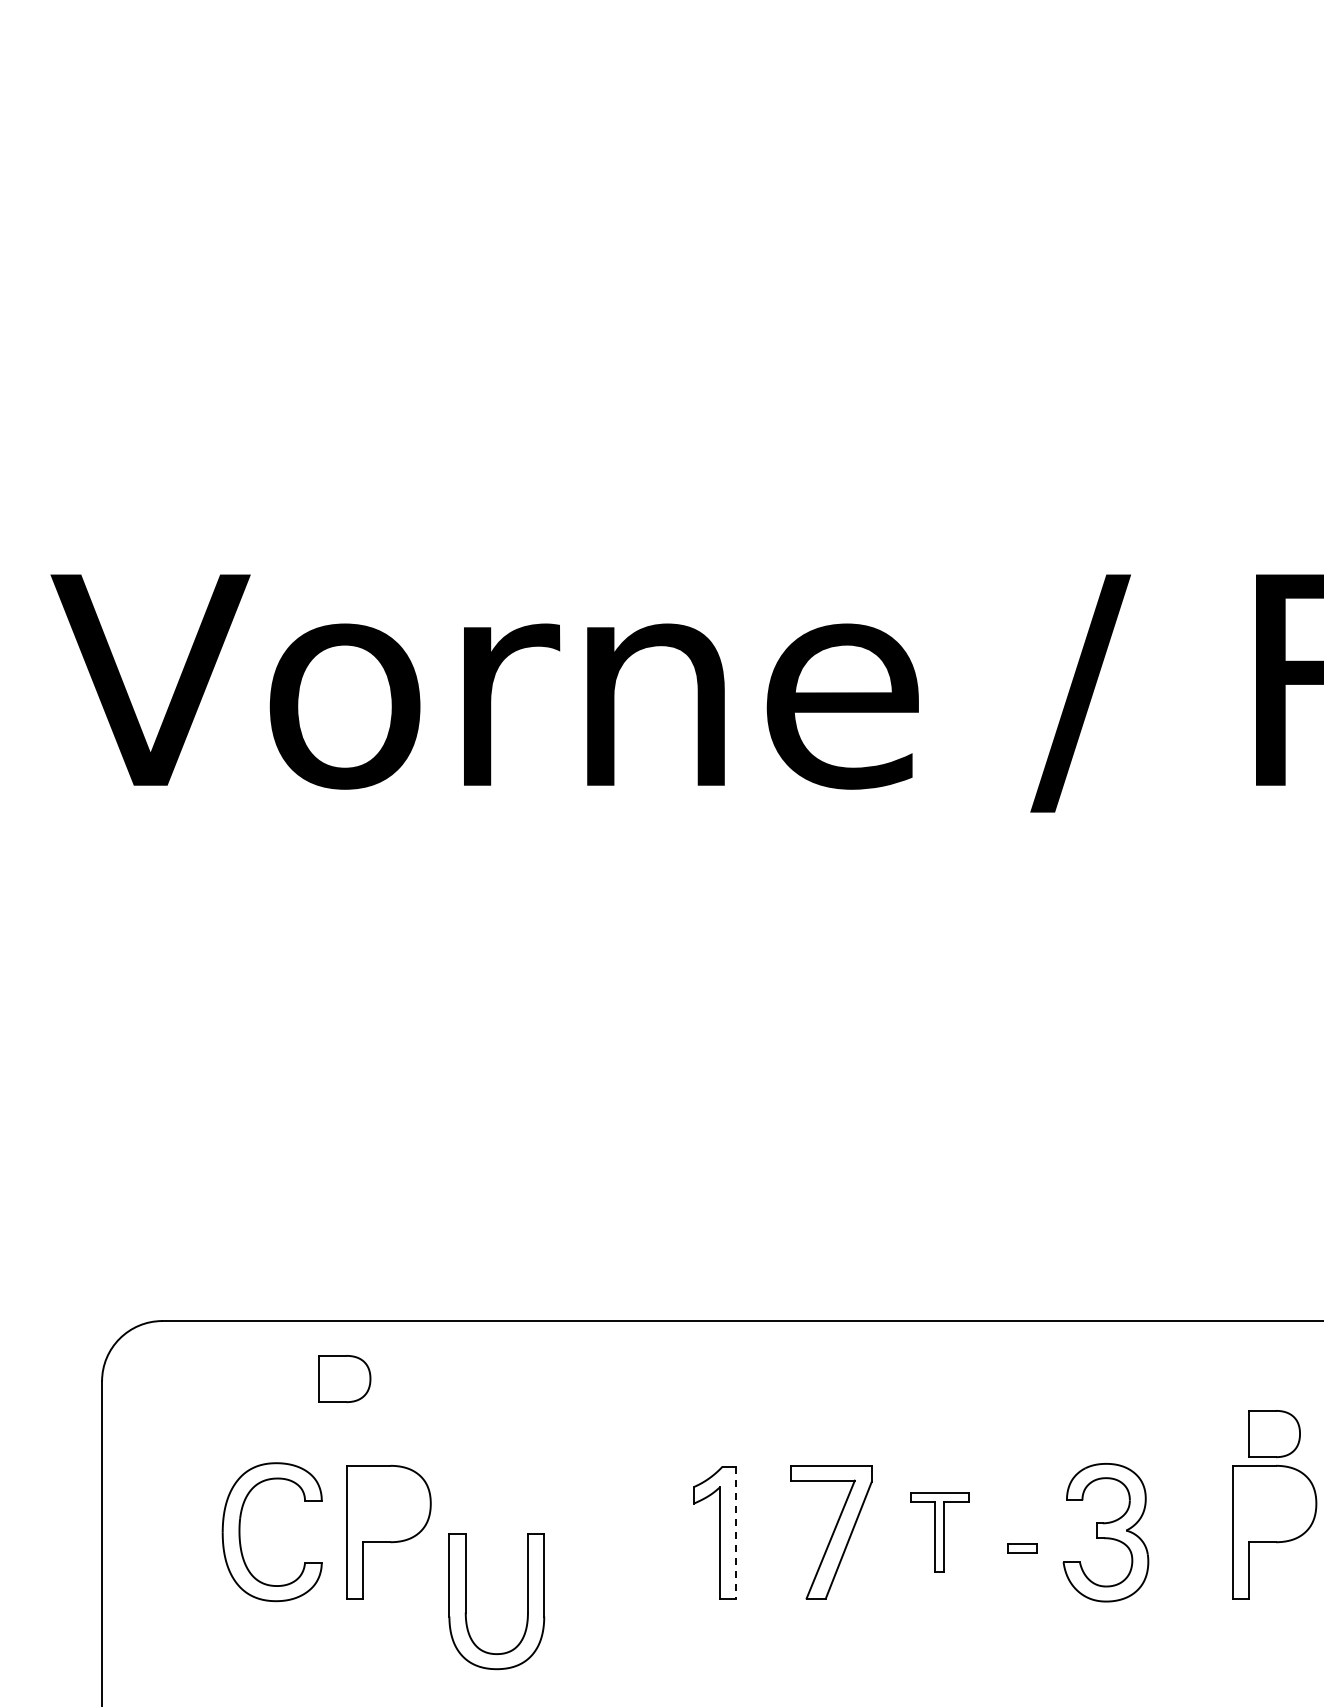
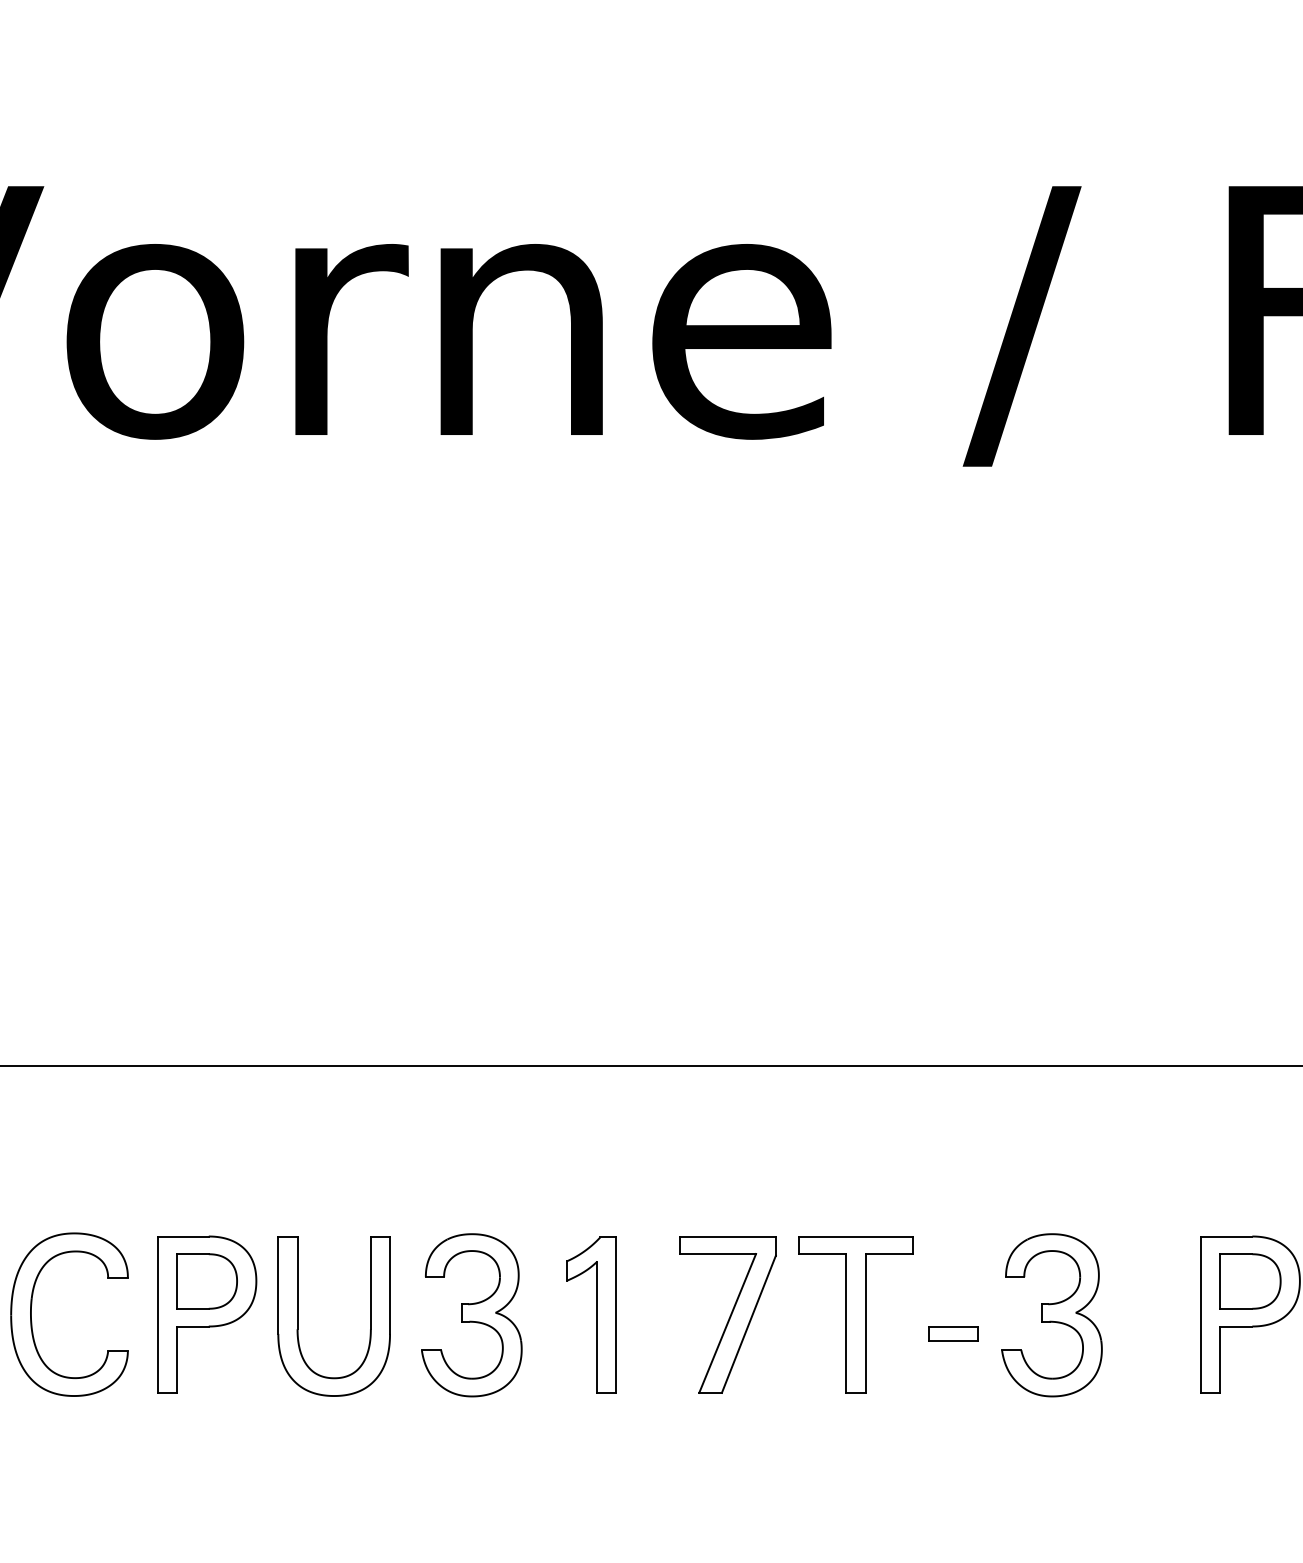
part: (344, 1378) -> (206, 1280), moved
part: (1274, 1433) -> (1250, 1280), moved
part: (613, 1532) -> (471, 1315), added
line: (736, 1532) -> (616, 1315), dashed -> solid
part: (939, 1532) -> (855, 1315), size x1.67
part: (1022, 1548) -> (953, 1333), size x1.43
part: (466, 1601) -> (298, 1316), moved

